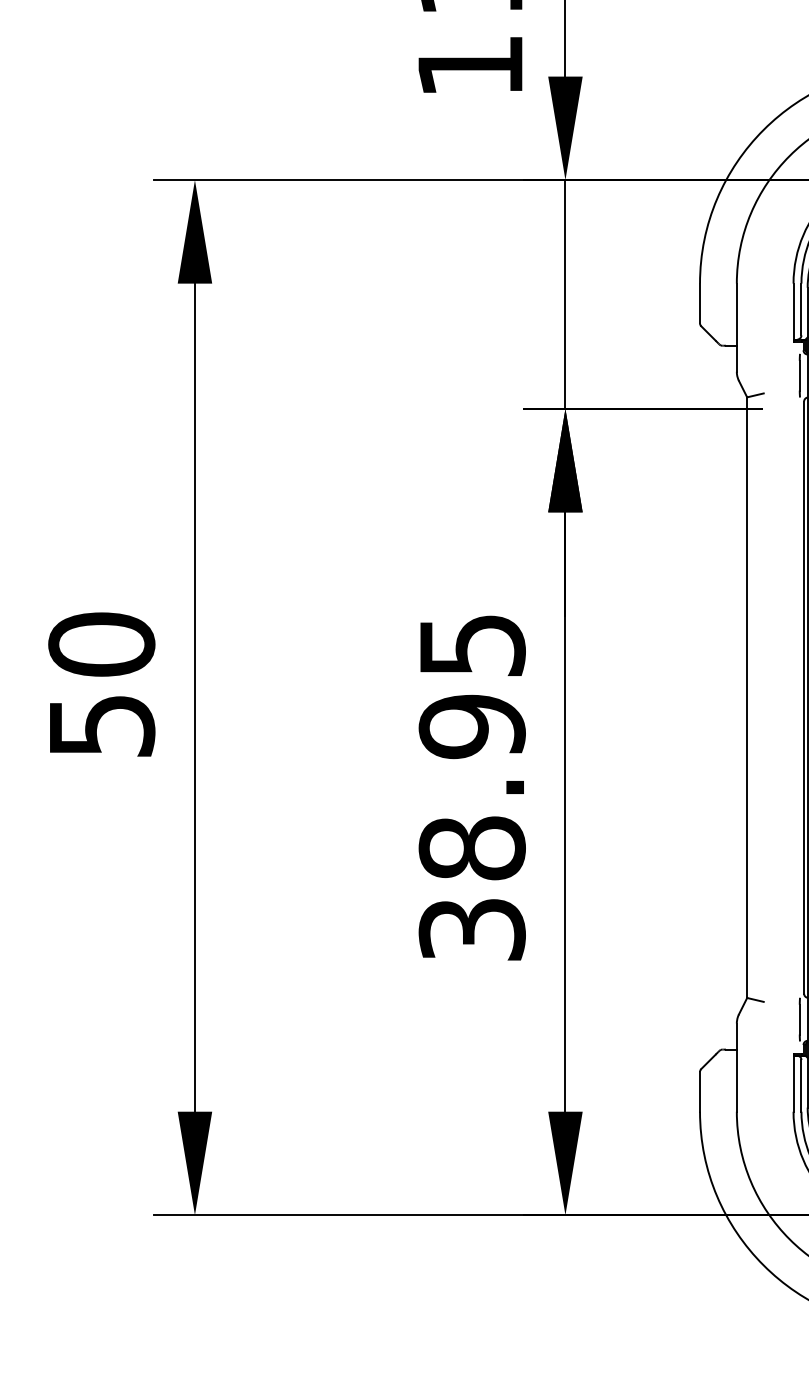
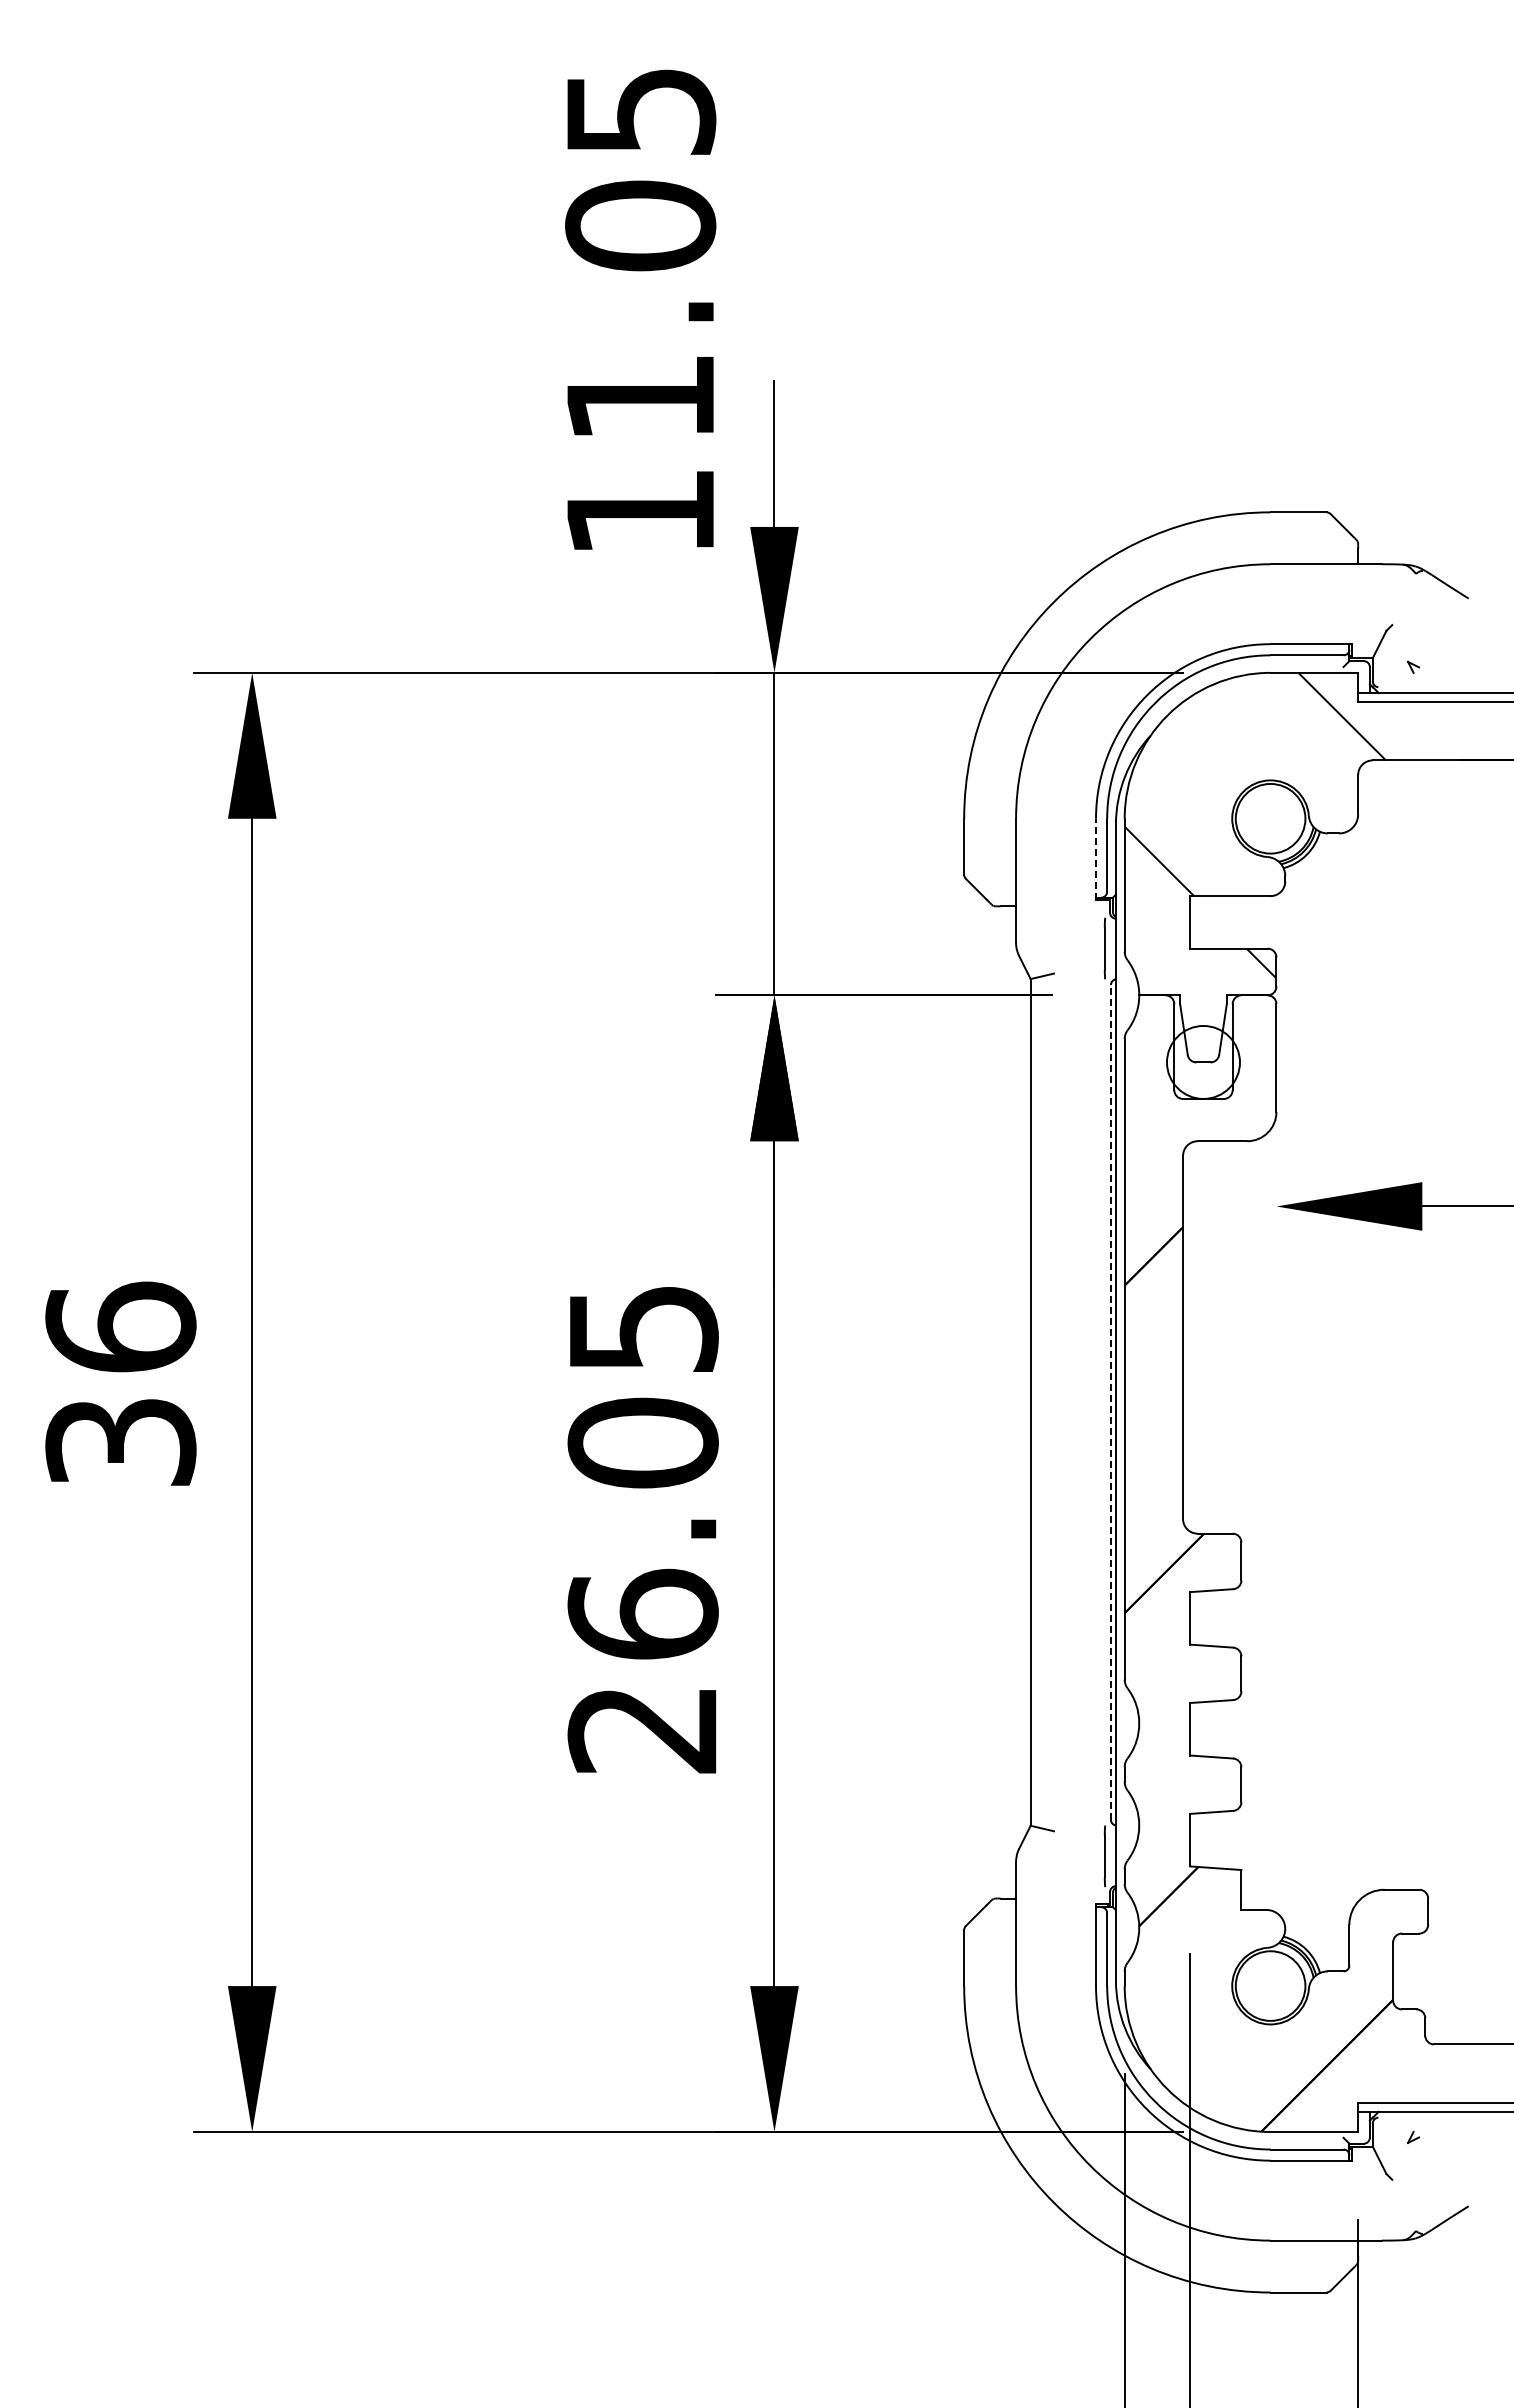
line: (793, 312) -> (1096, 859), solid -> dashed
text: (101, 684) -> (120, 1383), 50 -> 36
line: (803, 697) -> (1110, 1401), solid -> dashed
text: (471, 827) -> (642, 1585), 38.95 -> 26.05

